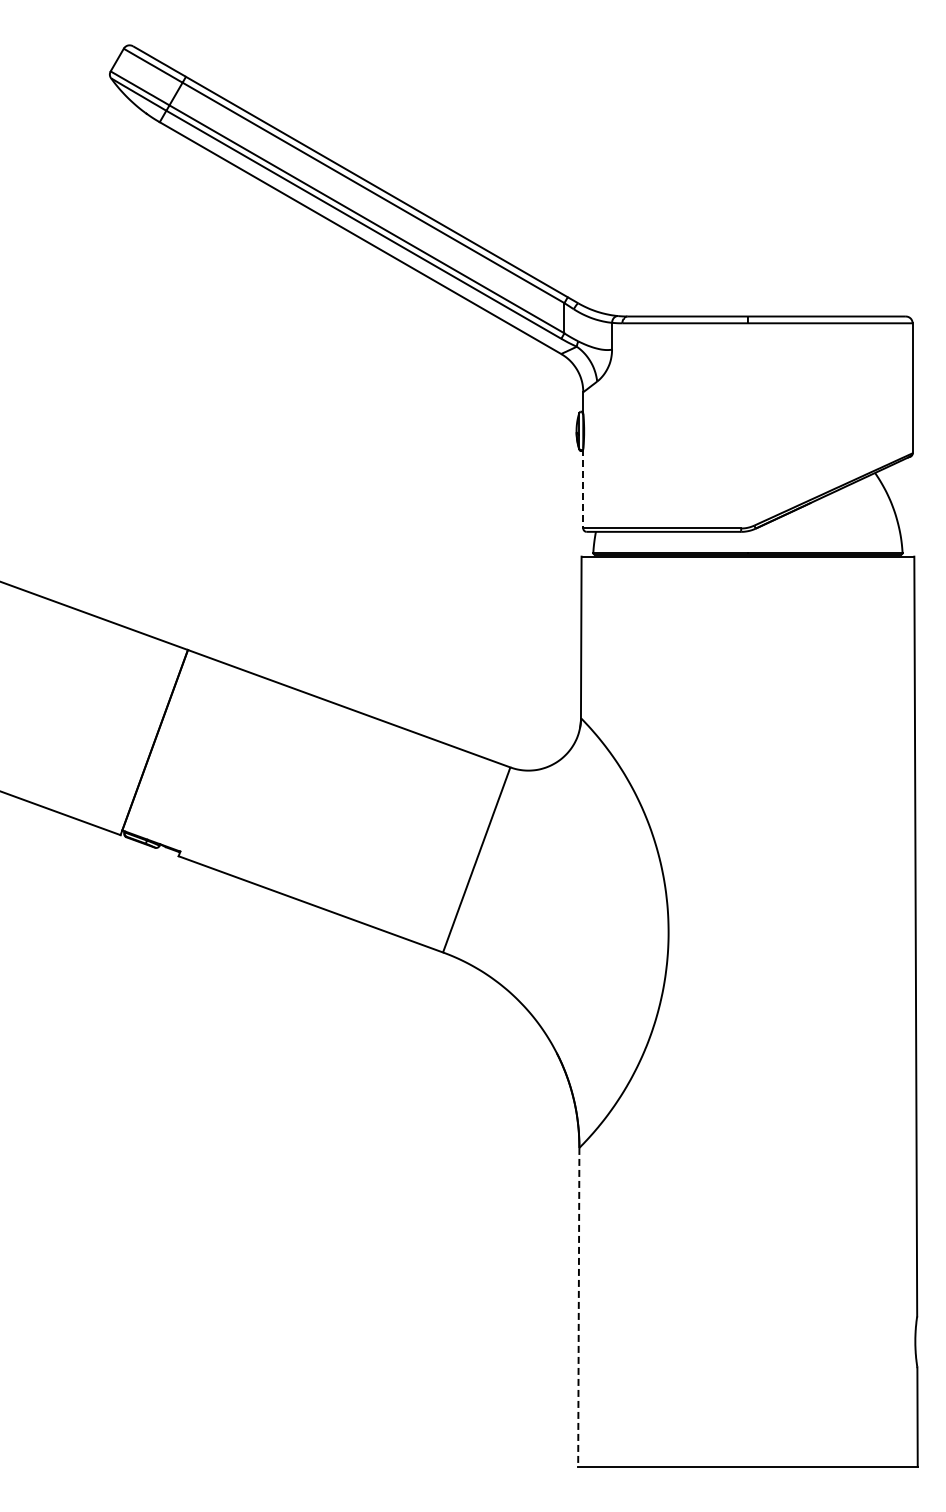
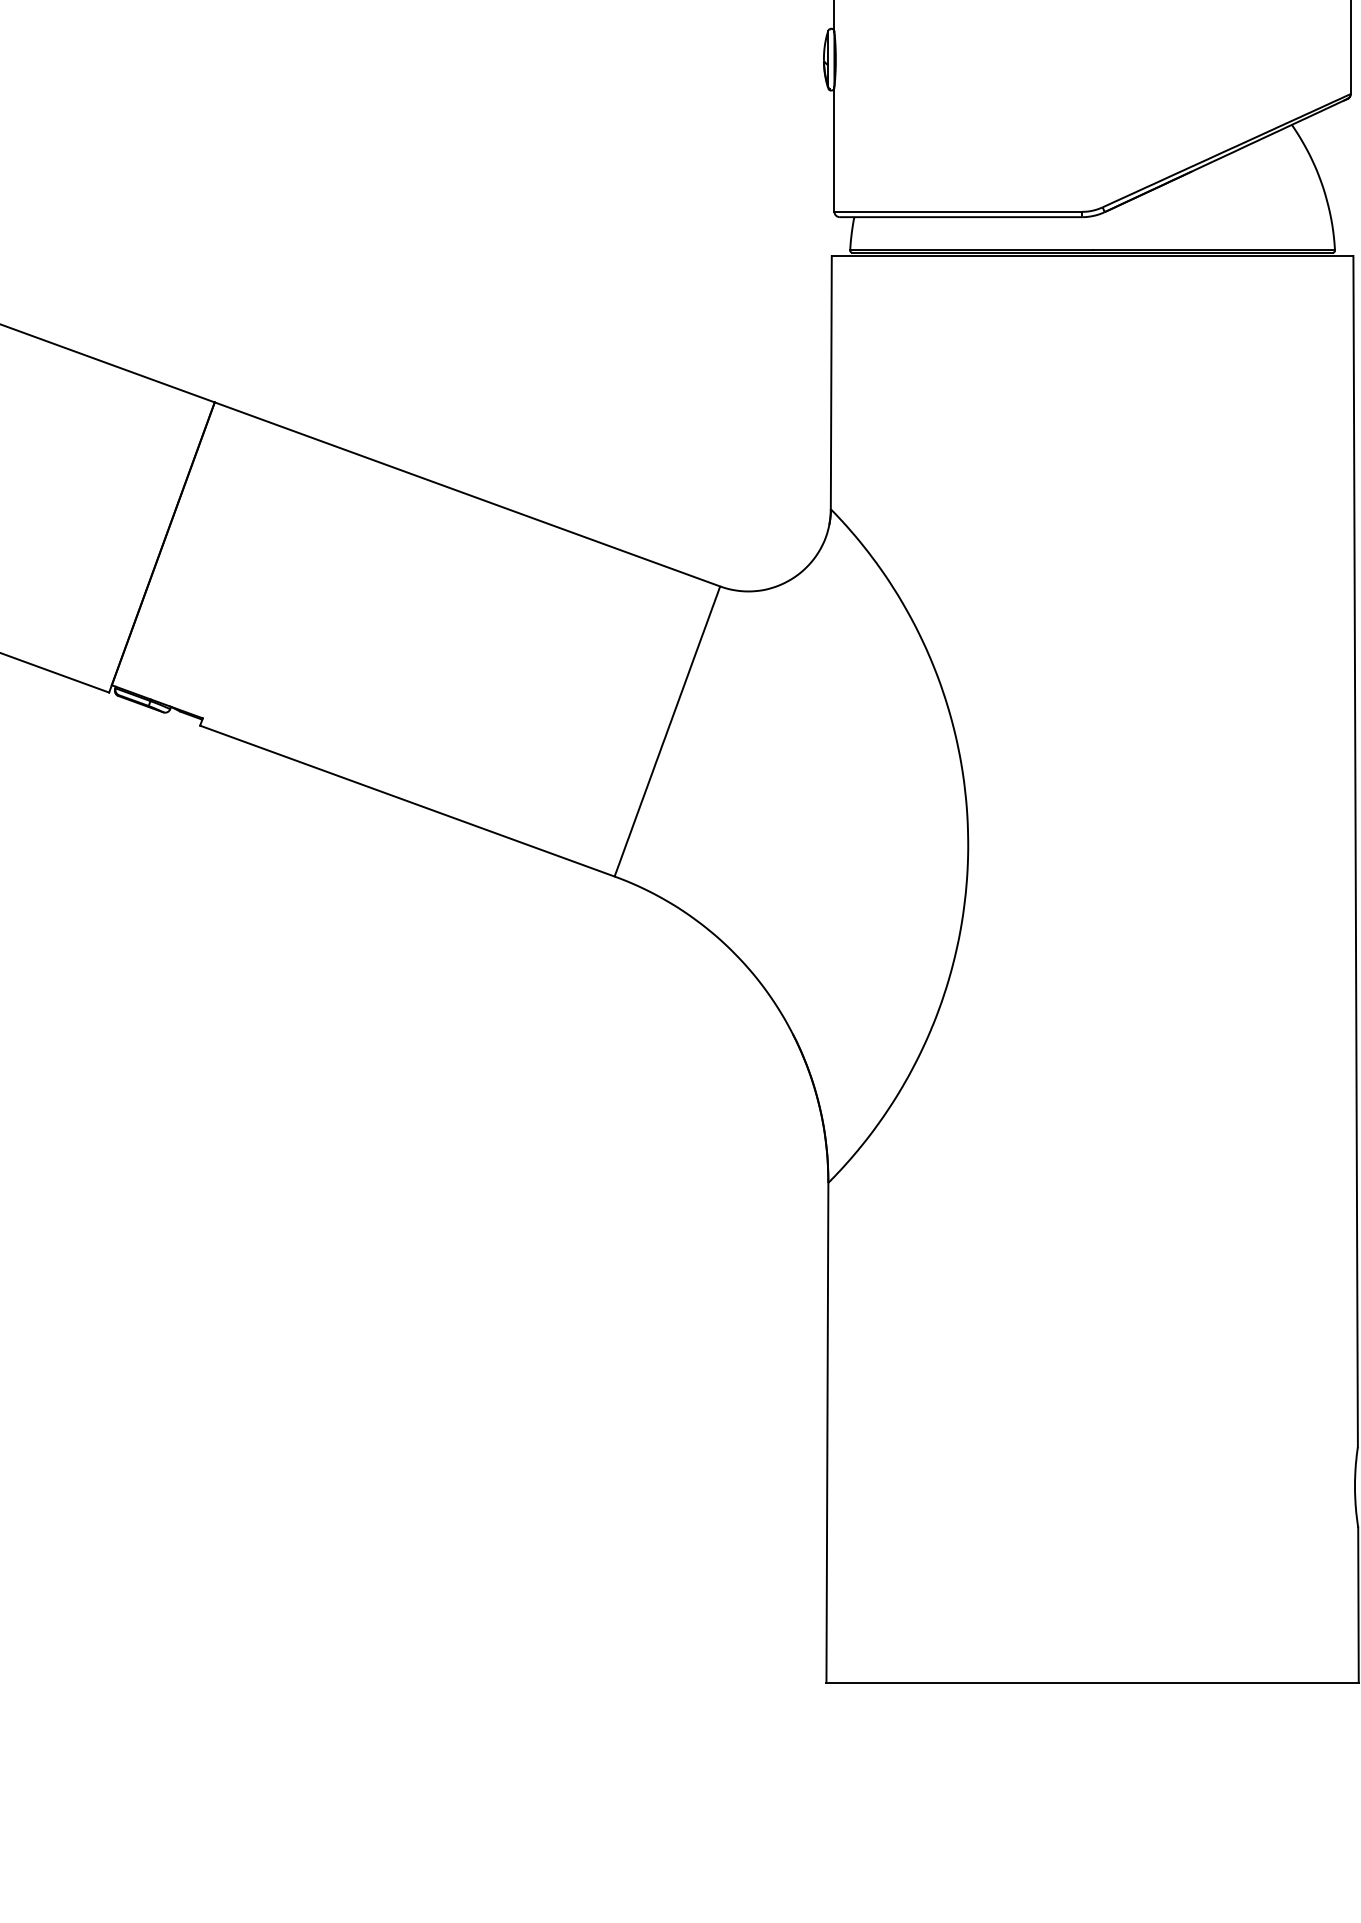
line: (583, 488) -> (834, 149), dashed -> solid
line: (578, 1307) -> (826, 1433), dashed -> solid

